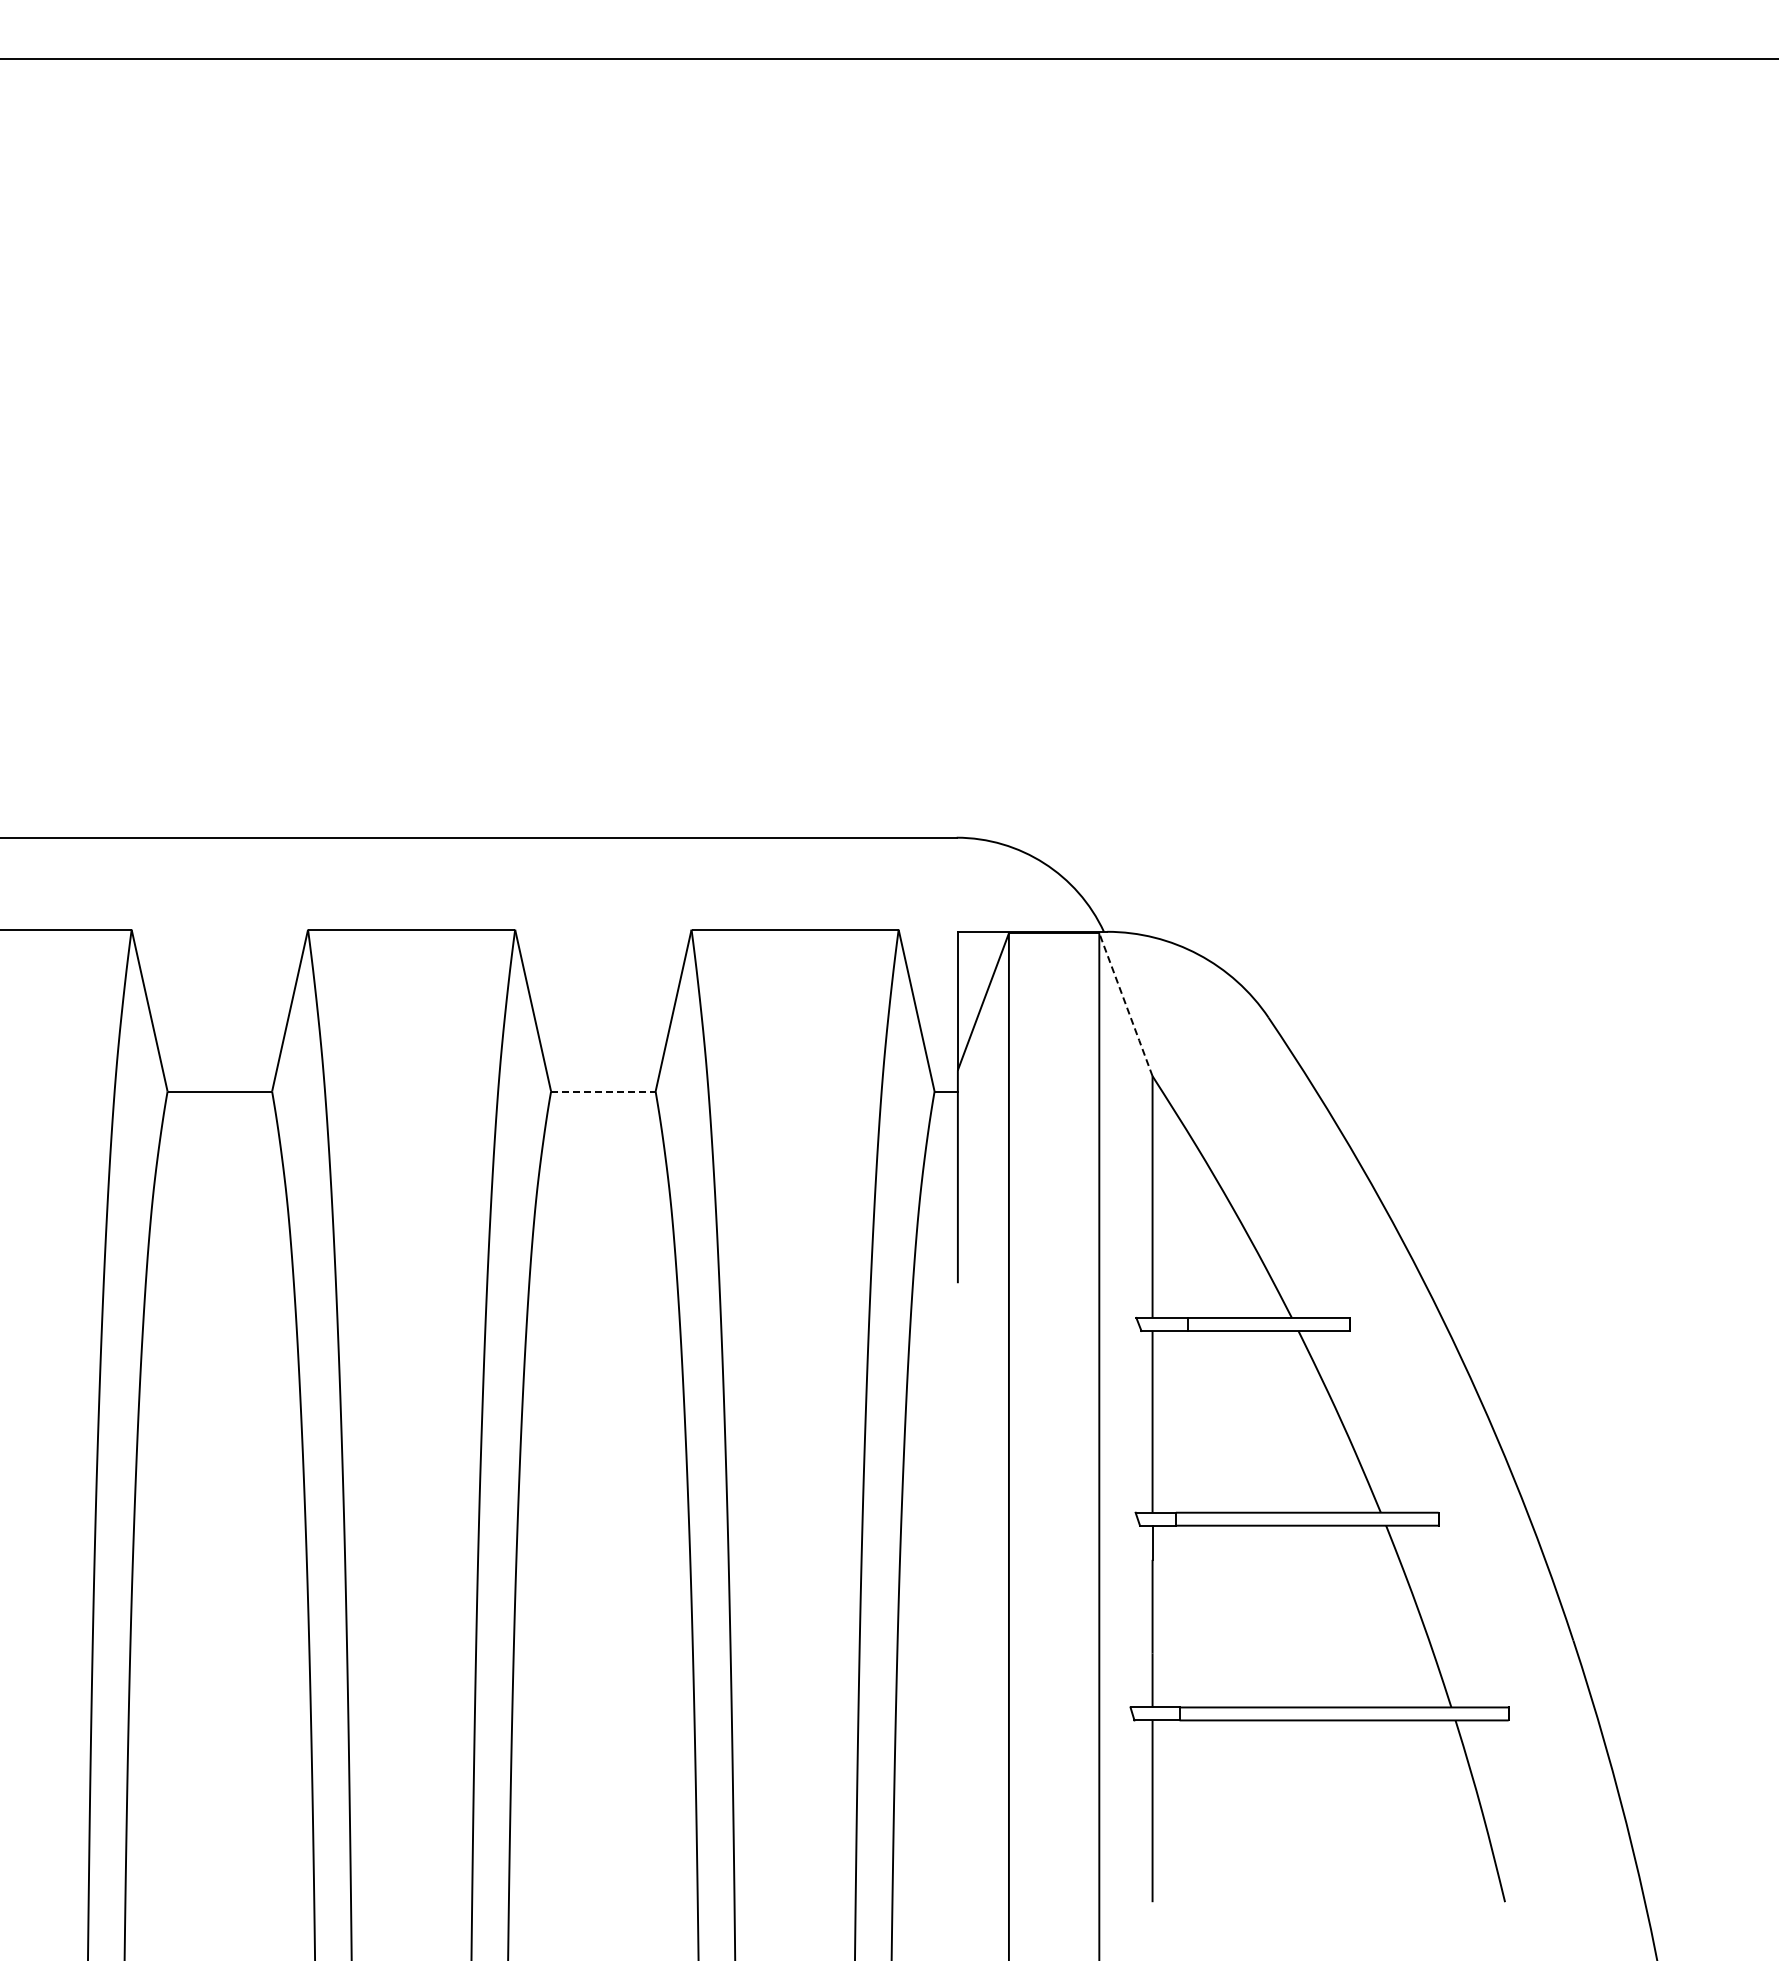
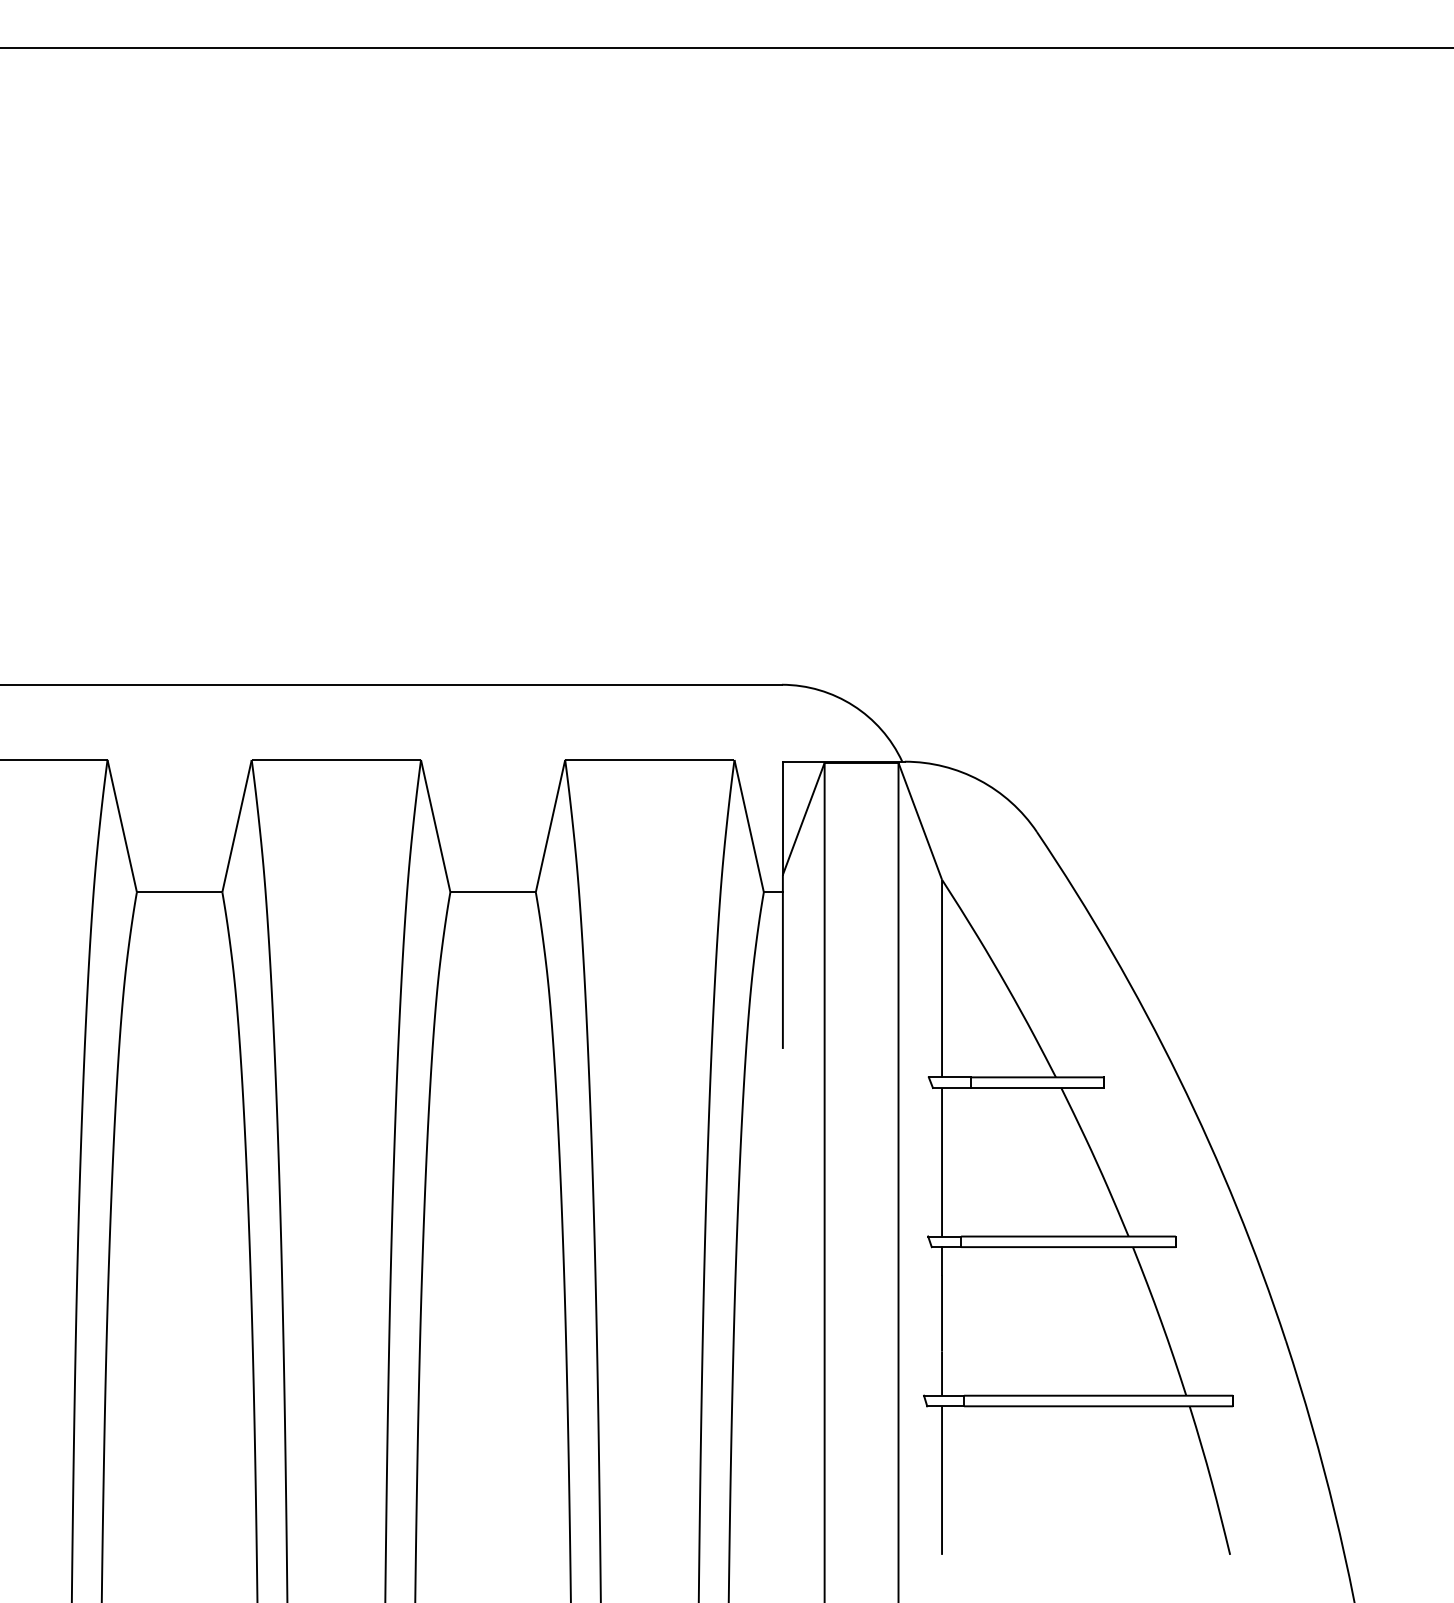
line: (1125, 1004) -> (919, 821), dashed -> solid
line: (604, 1091) -> (494, 892), dashed -> solid

